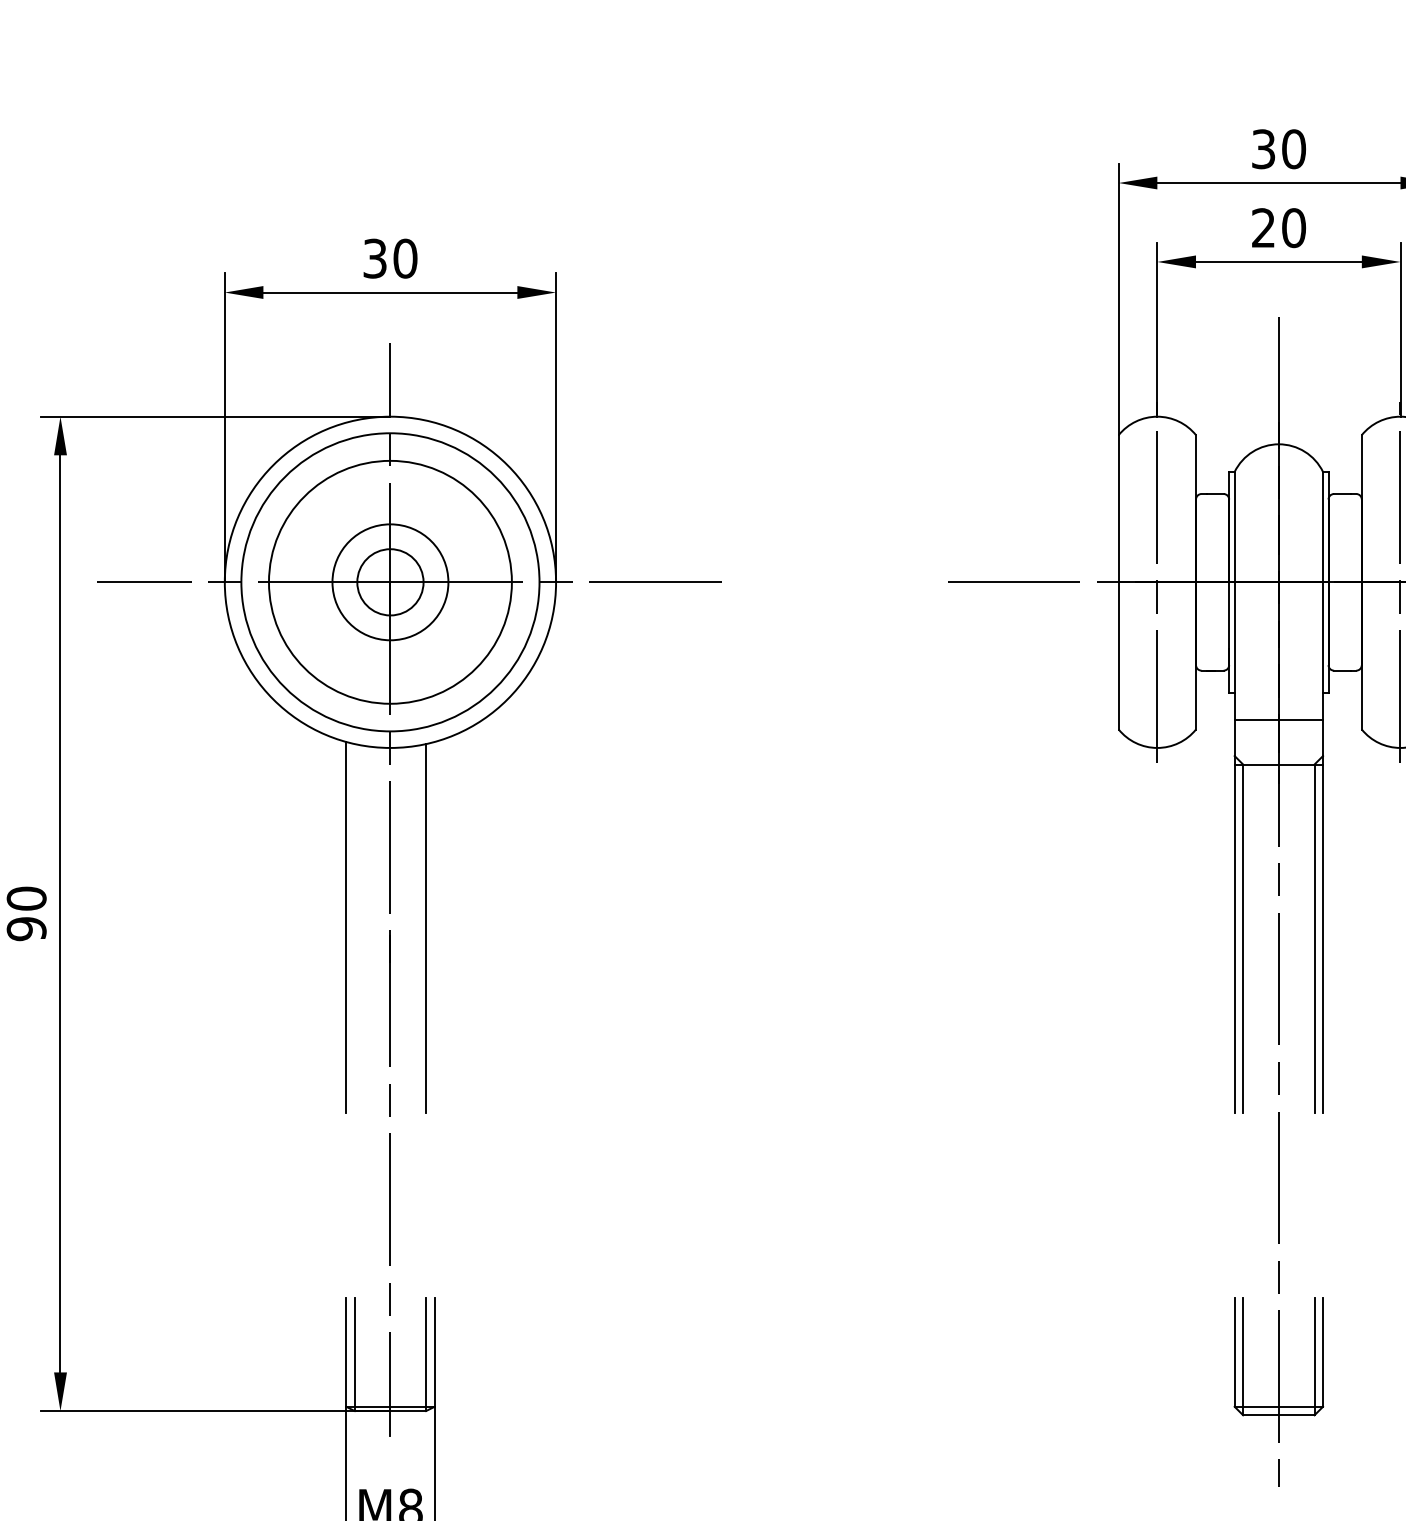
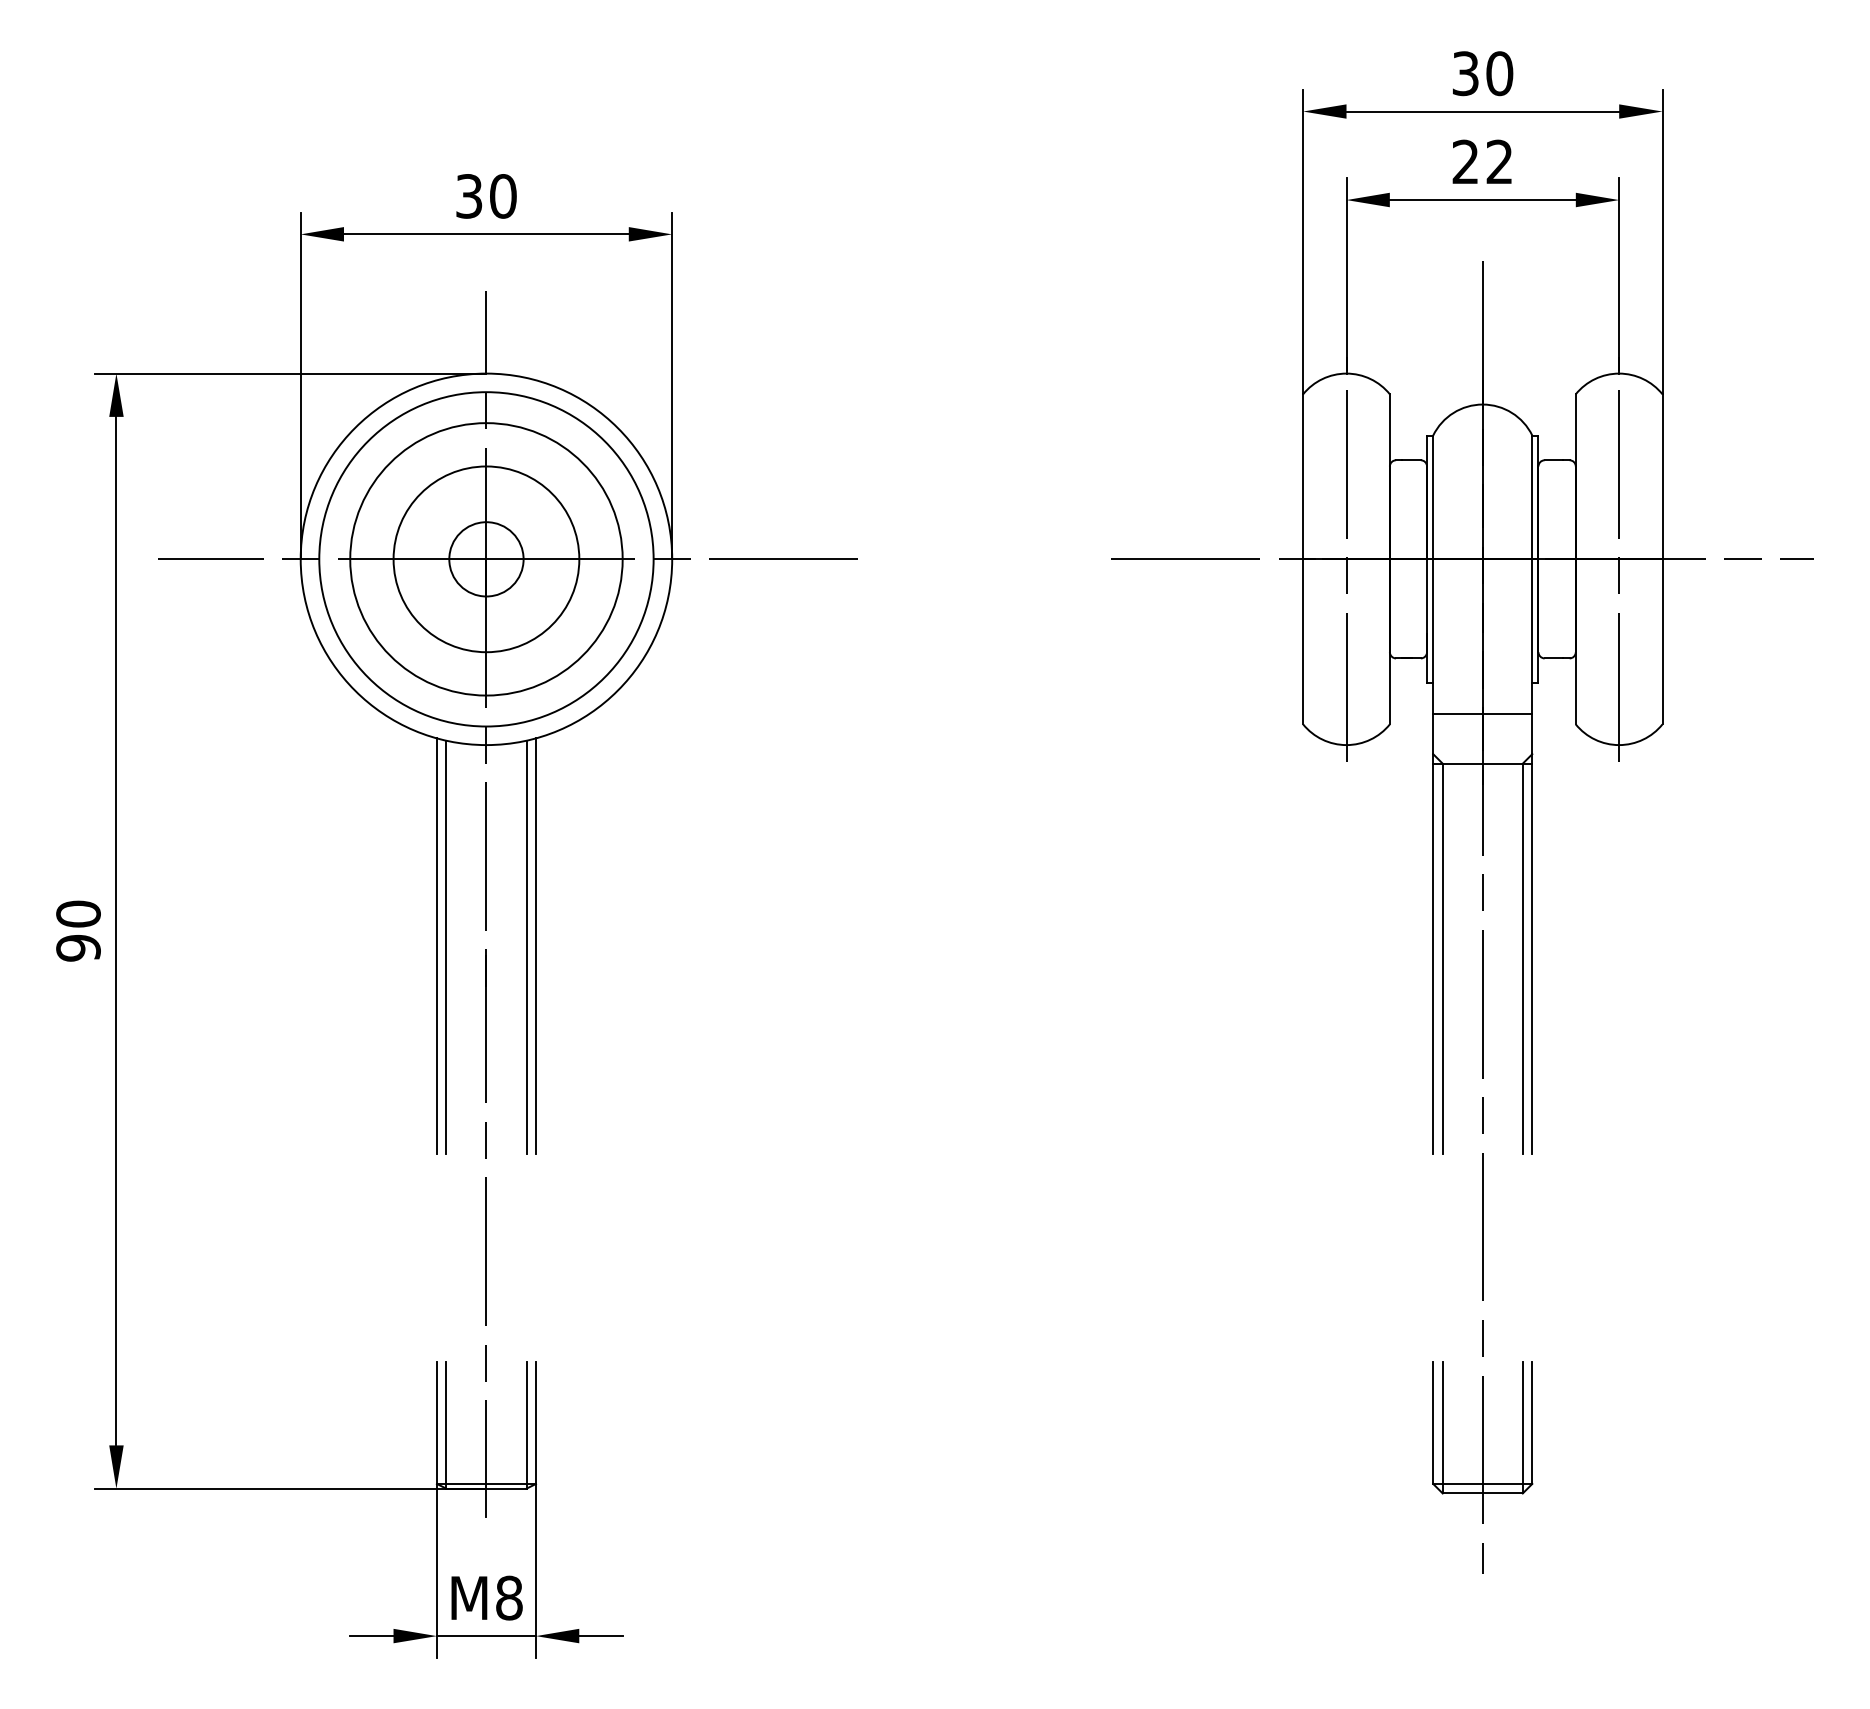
text: (1293, 227) -> (1499, 161), 20 -> 22
circle: (390, 582) -> (486, 559), size x1.43
line: (435, 927) -> (536, 946), added
line: (354, 928) -> (446, 947), added

